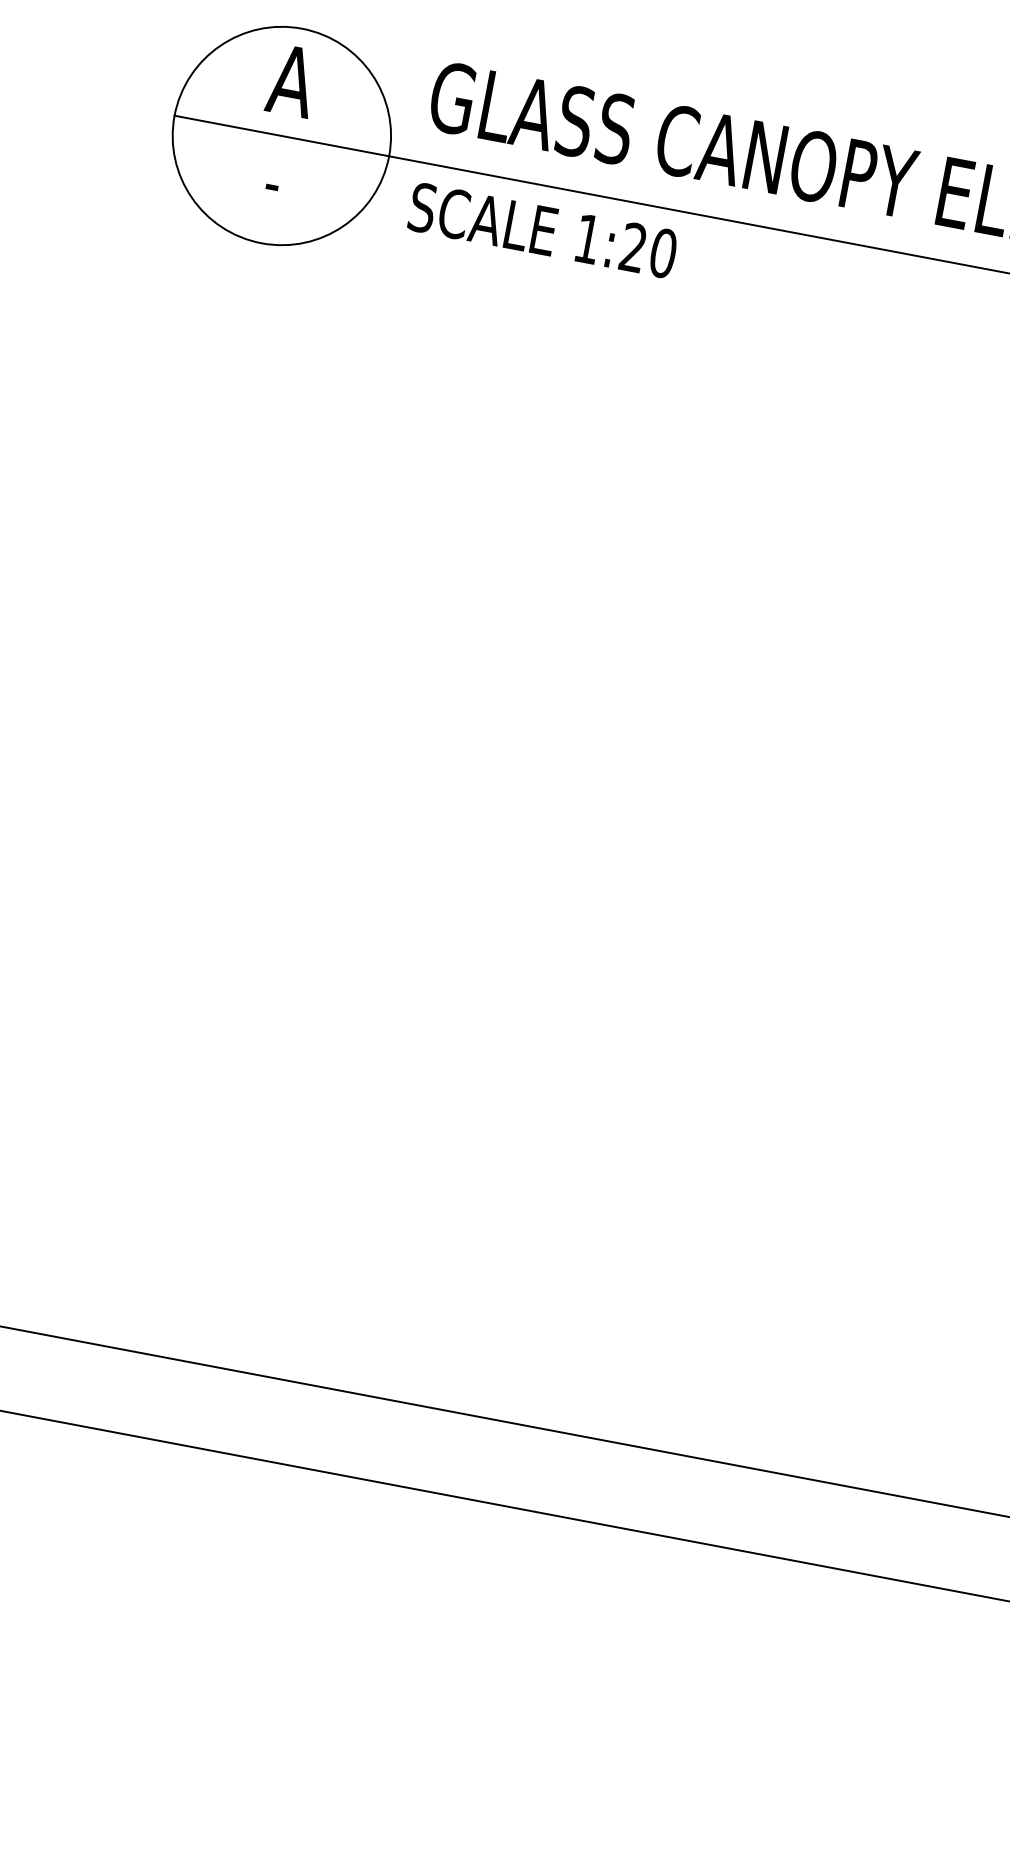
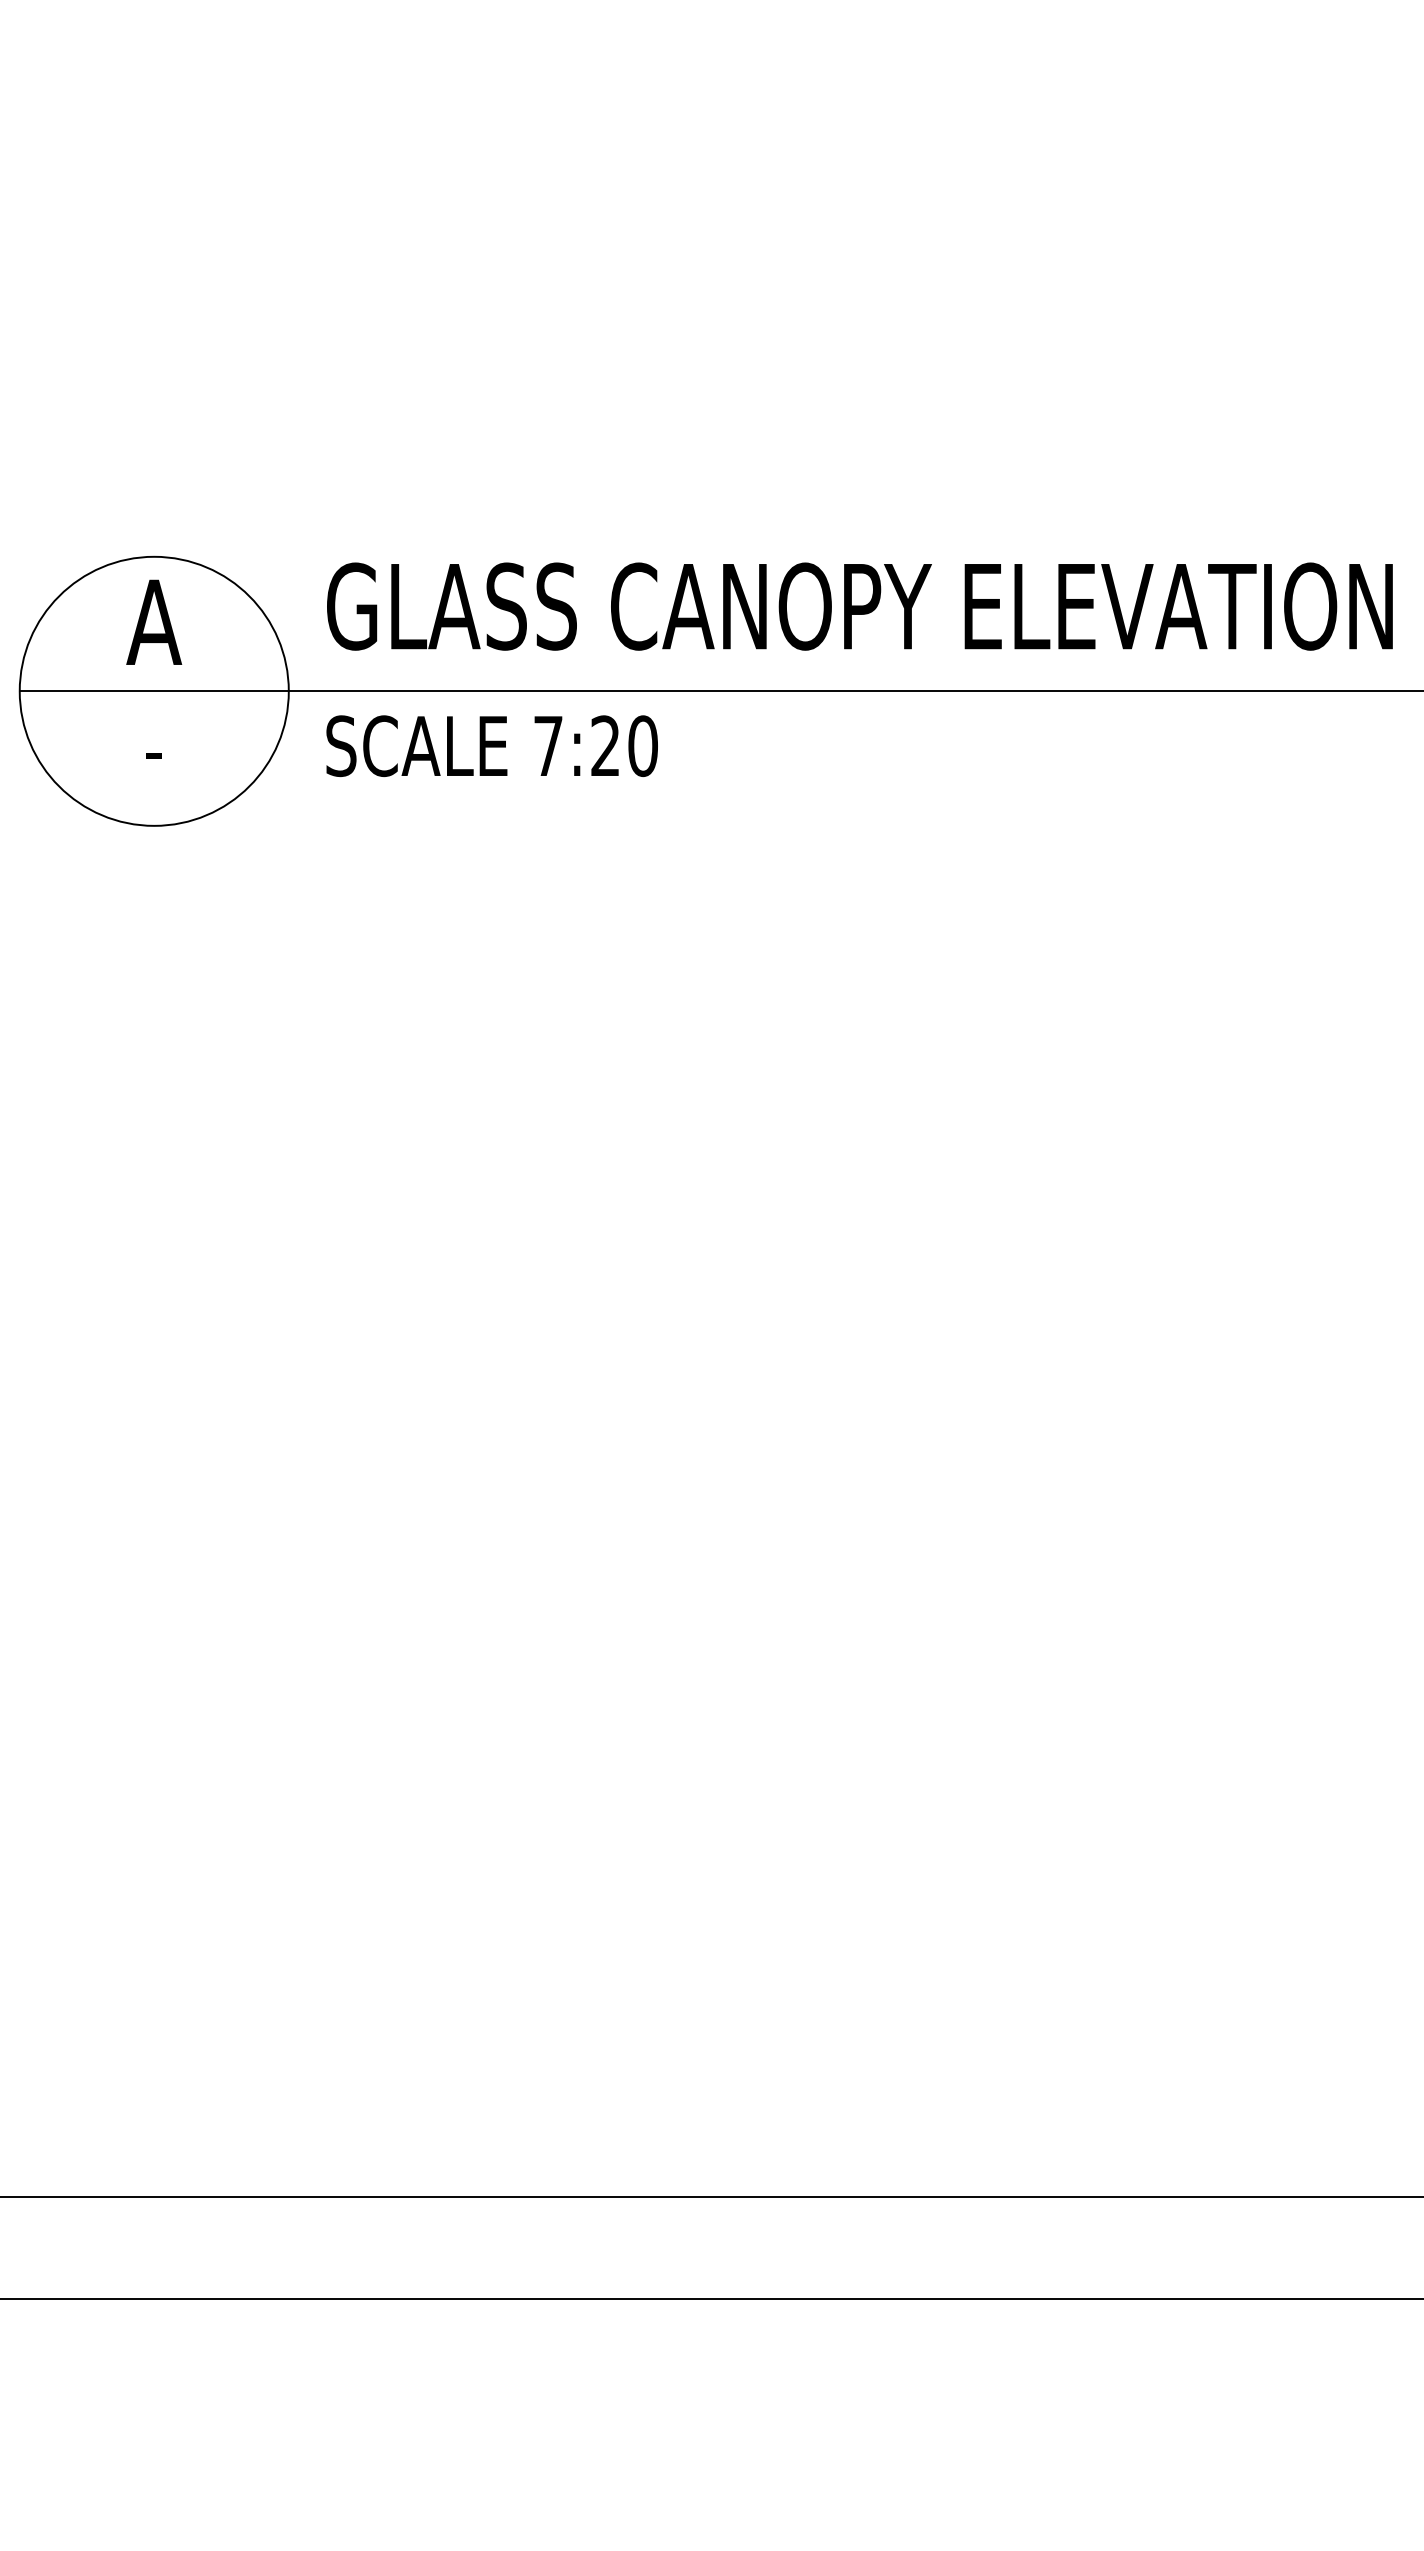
text: (588, 238) -> (548, 745), 1:20 -> 7:20

